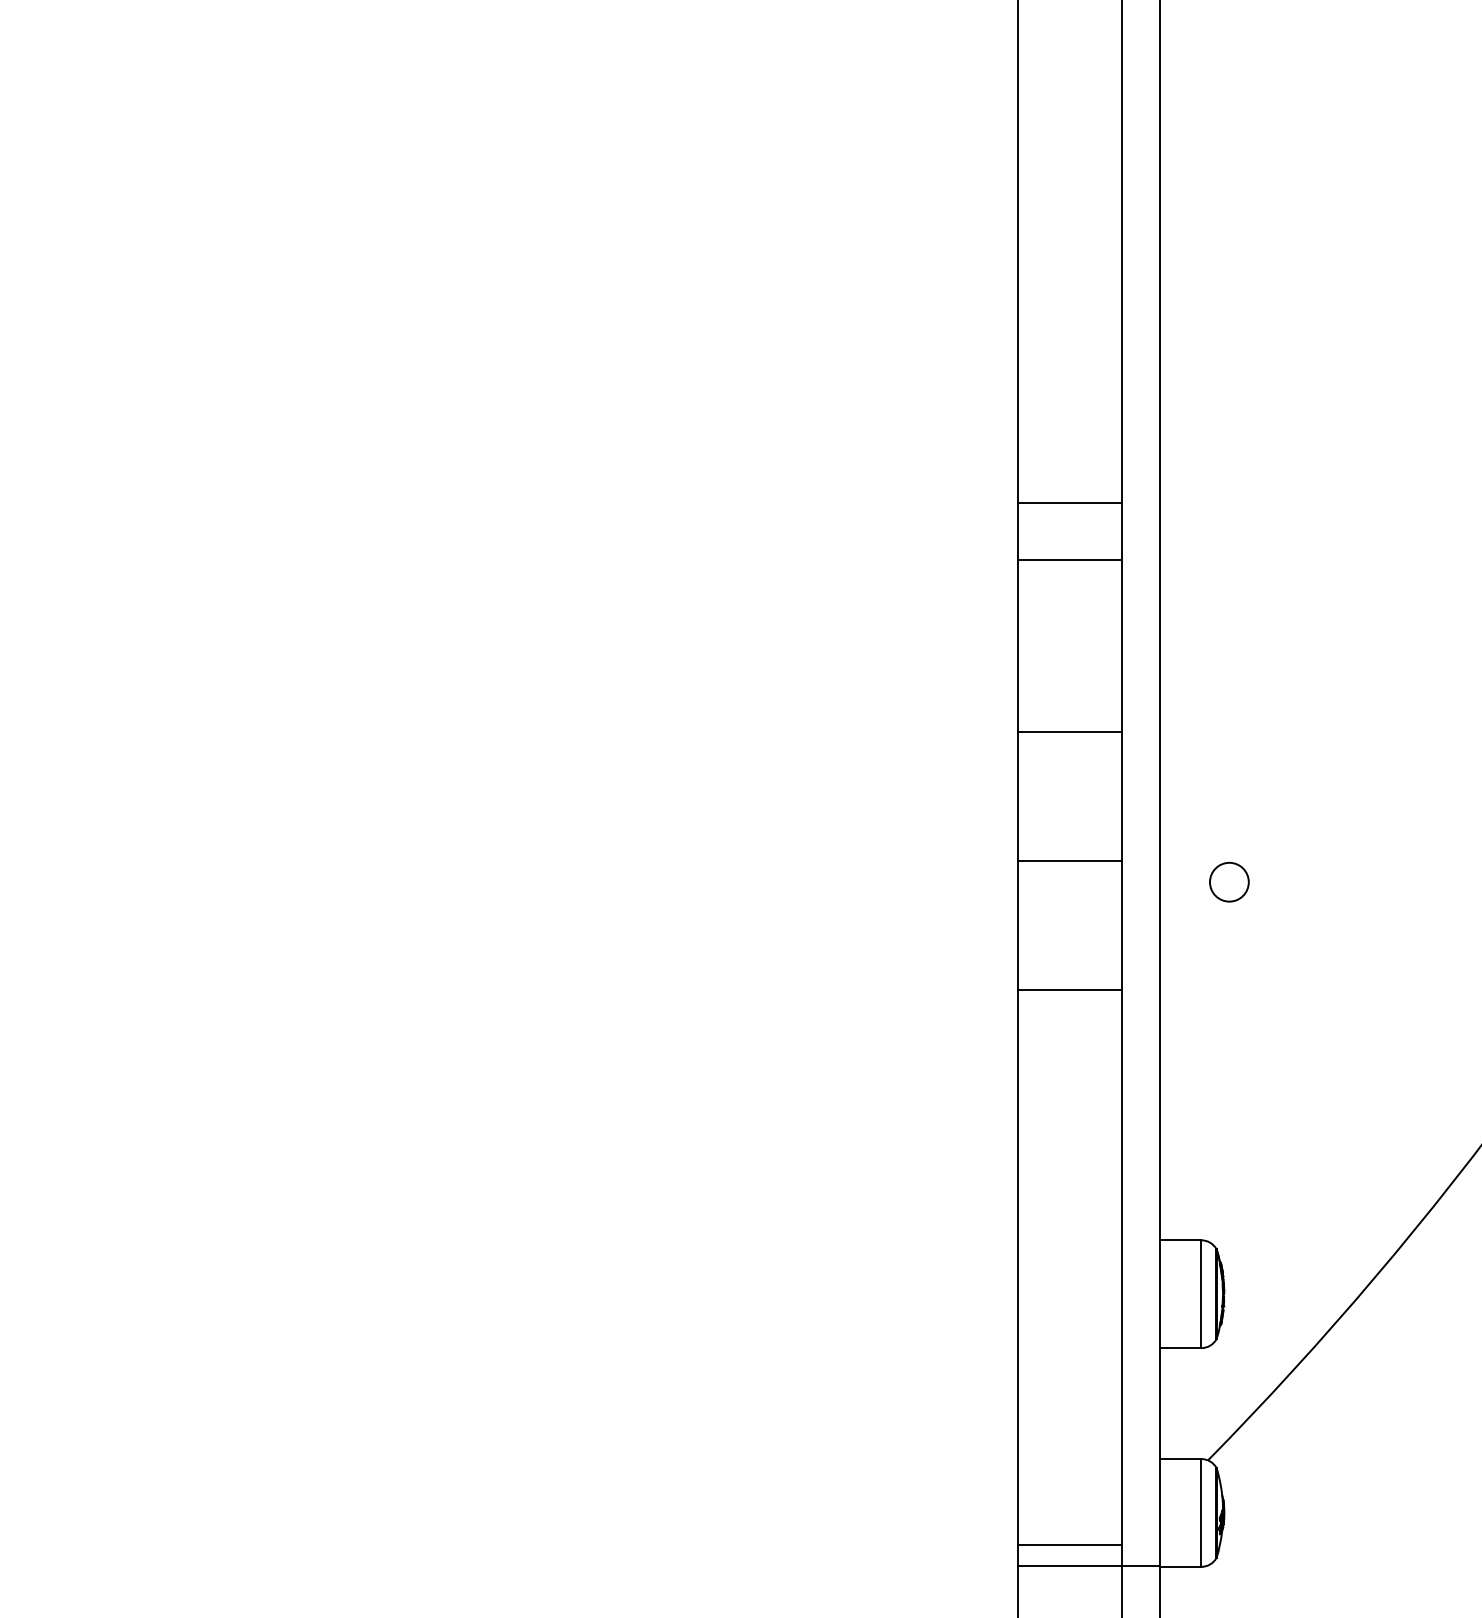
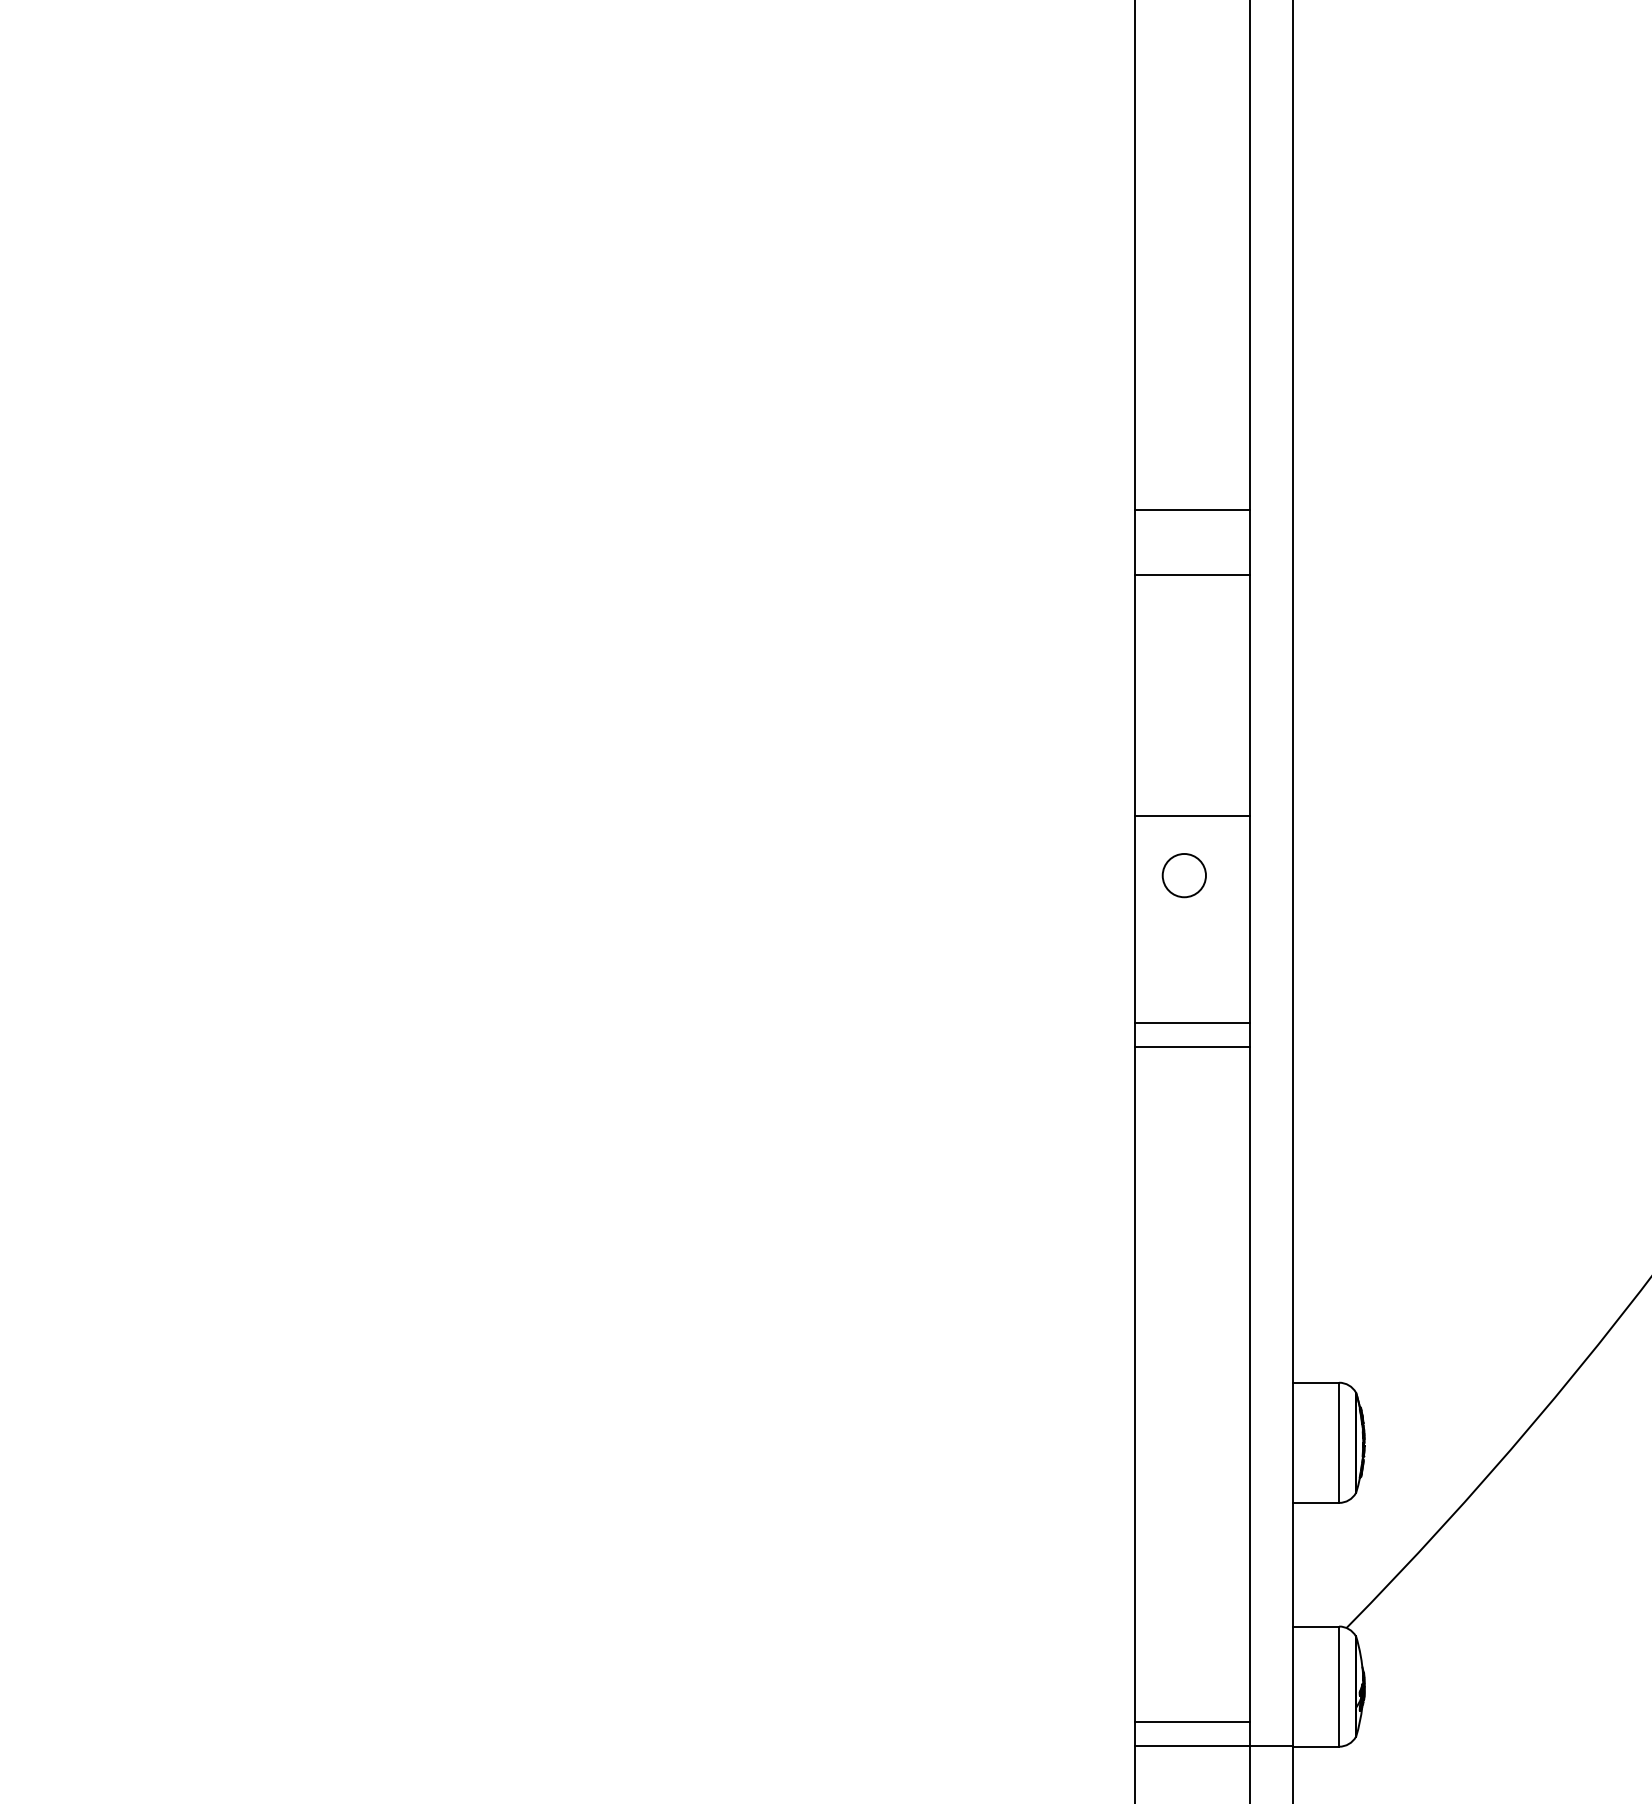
line: (1069, 502) -> (1192, 510), moved
line: (1069, 560) -> (1192, 574), moved
line: (1069, 860) -> (1192, 1022), moved
circle: (1228, 882) -> (1183, 875), moved
line: (1069, 989) -> (1192, 1046), moved

